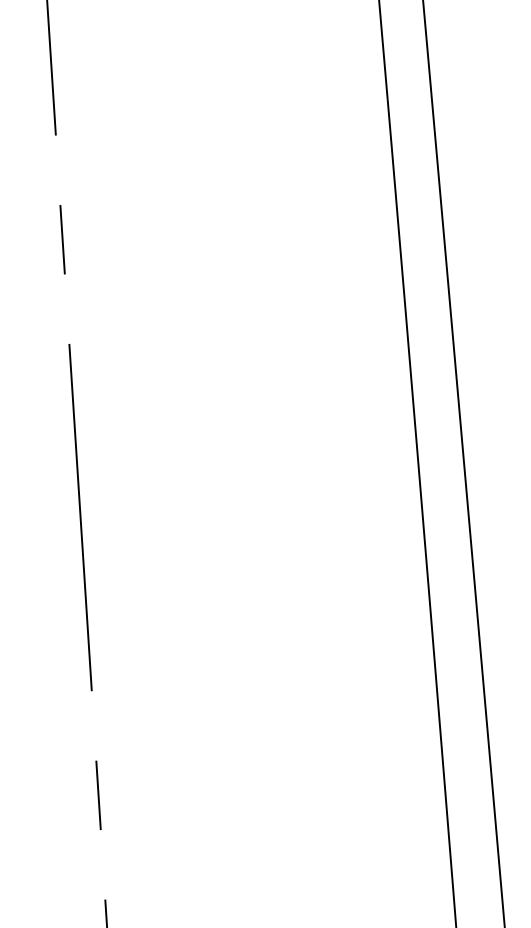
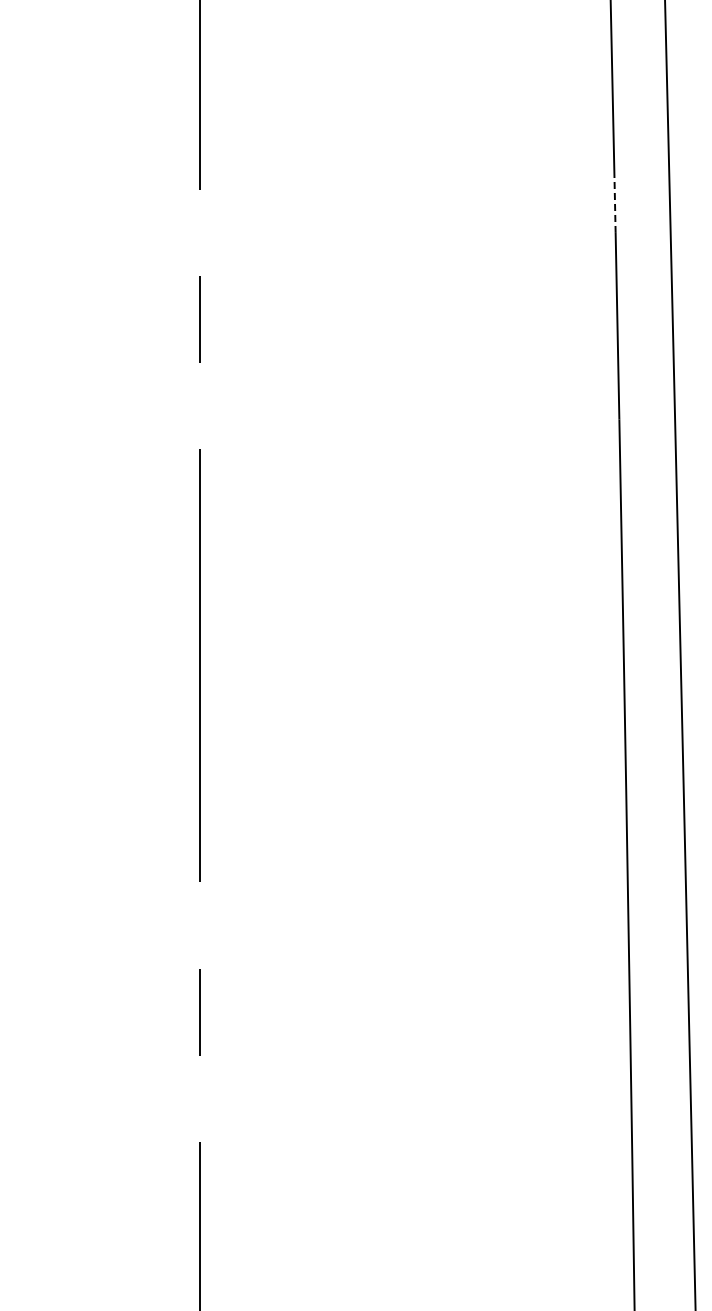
line: (389, 123) -> (614, 201), solid -> dashed

